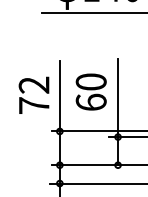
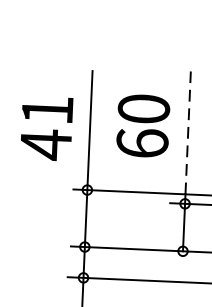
line: (118, 94) -> (188, 132), solid -> dashed
text: (33, 95) -> (45, 127), 72 -> 41

